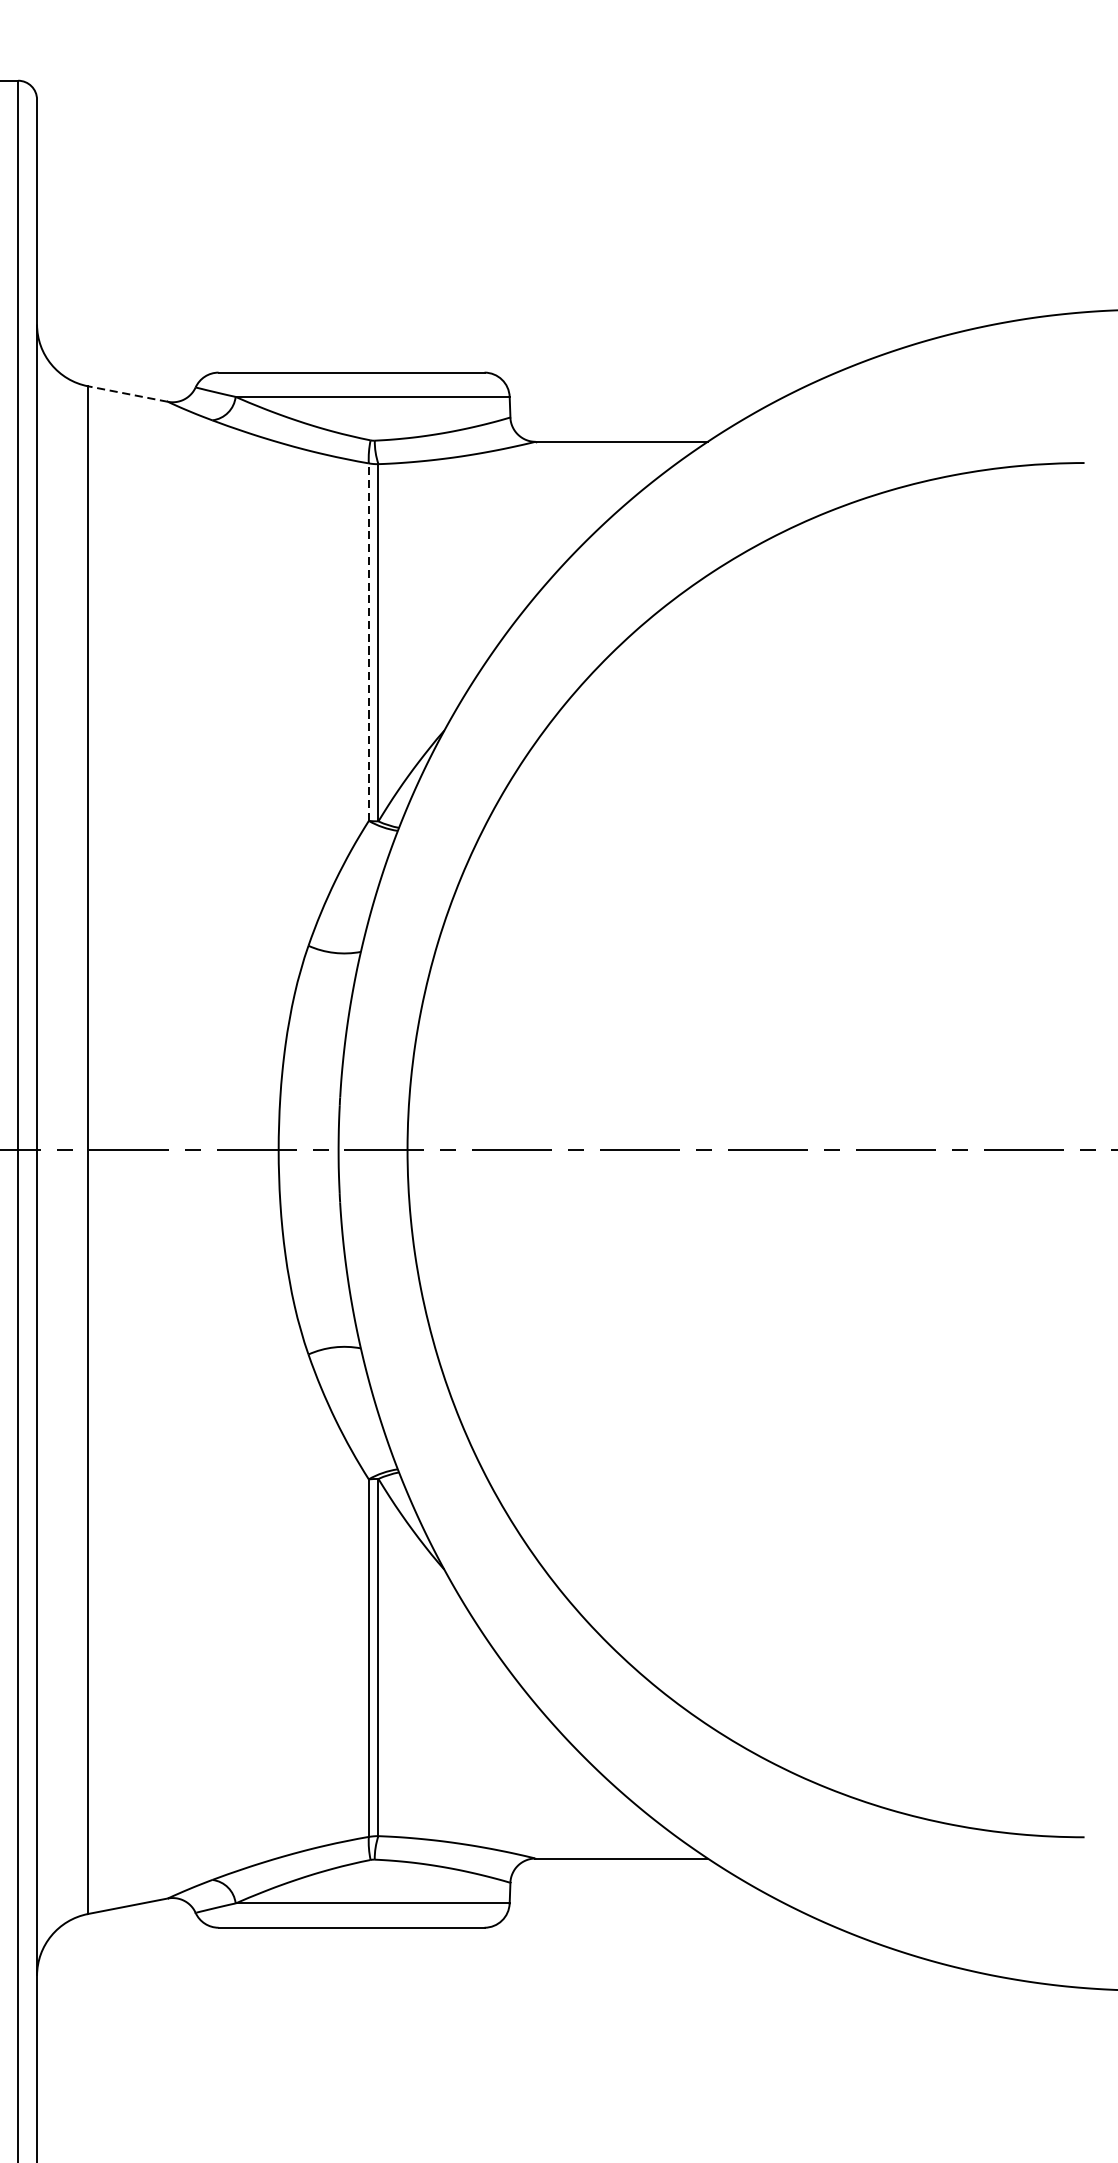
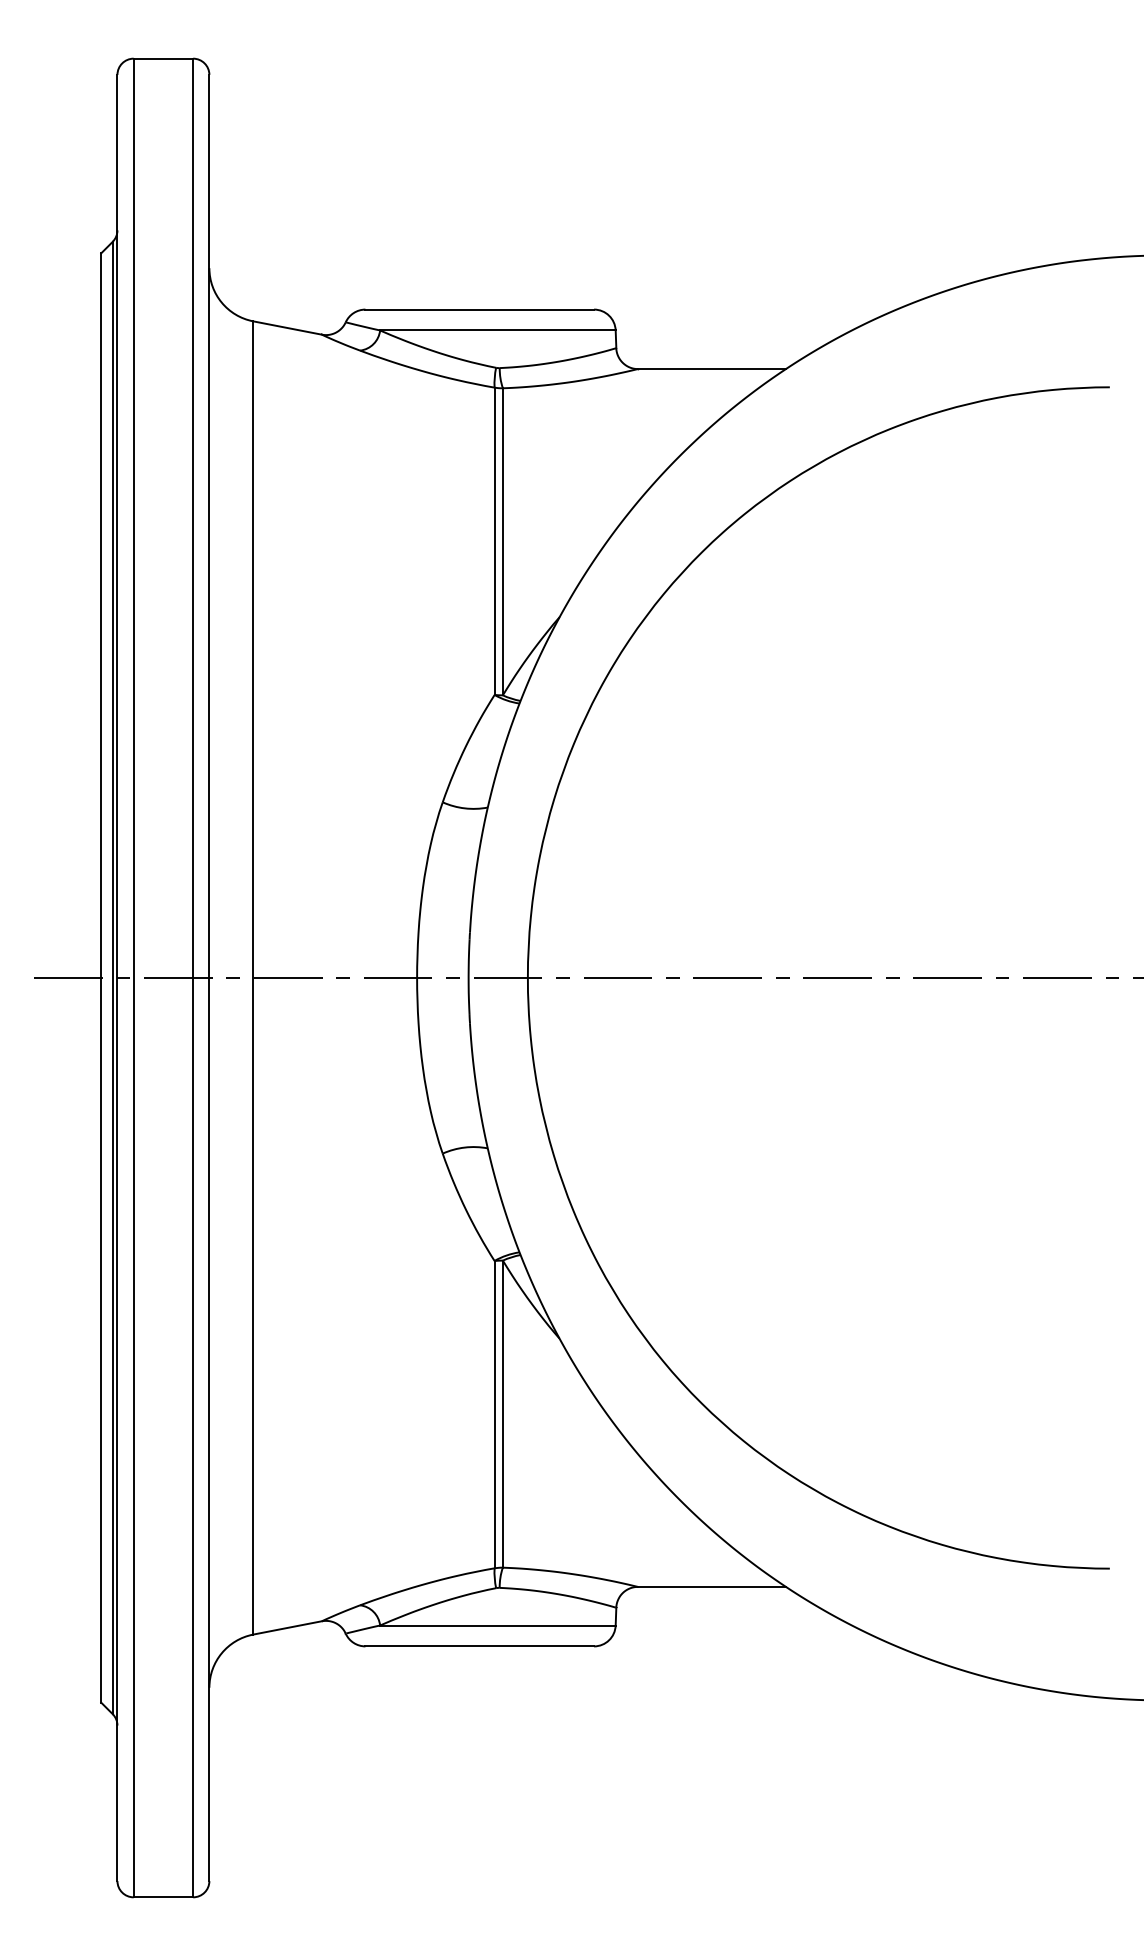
line: (127, 393) -> (287, 327), dashed -> solid
line: (368, 642) -> (494, 541), dashed -> solid

